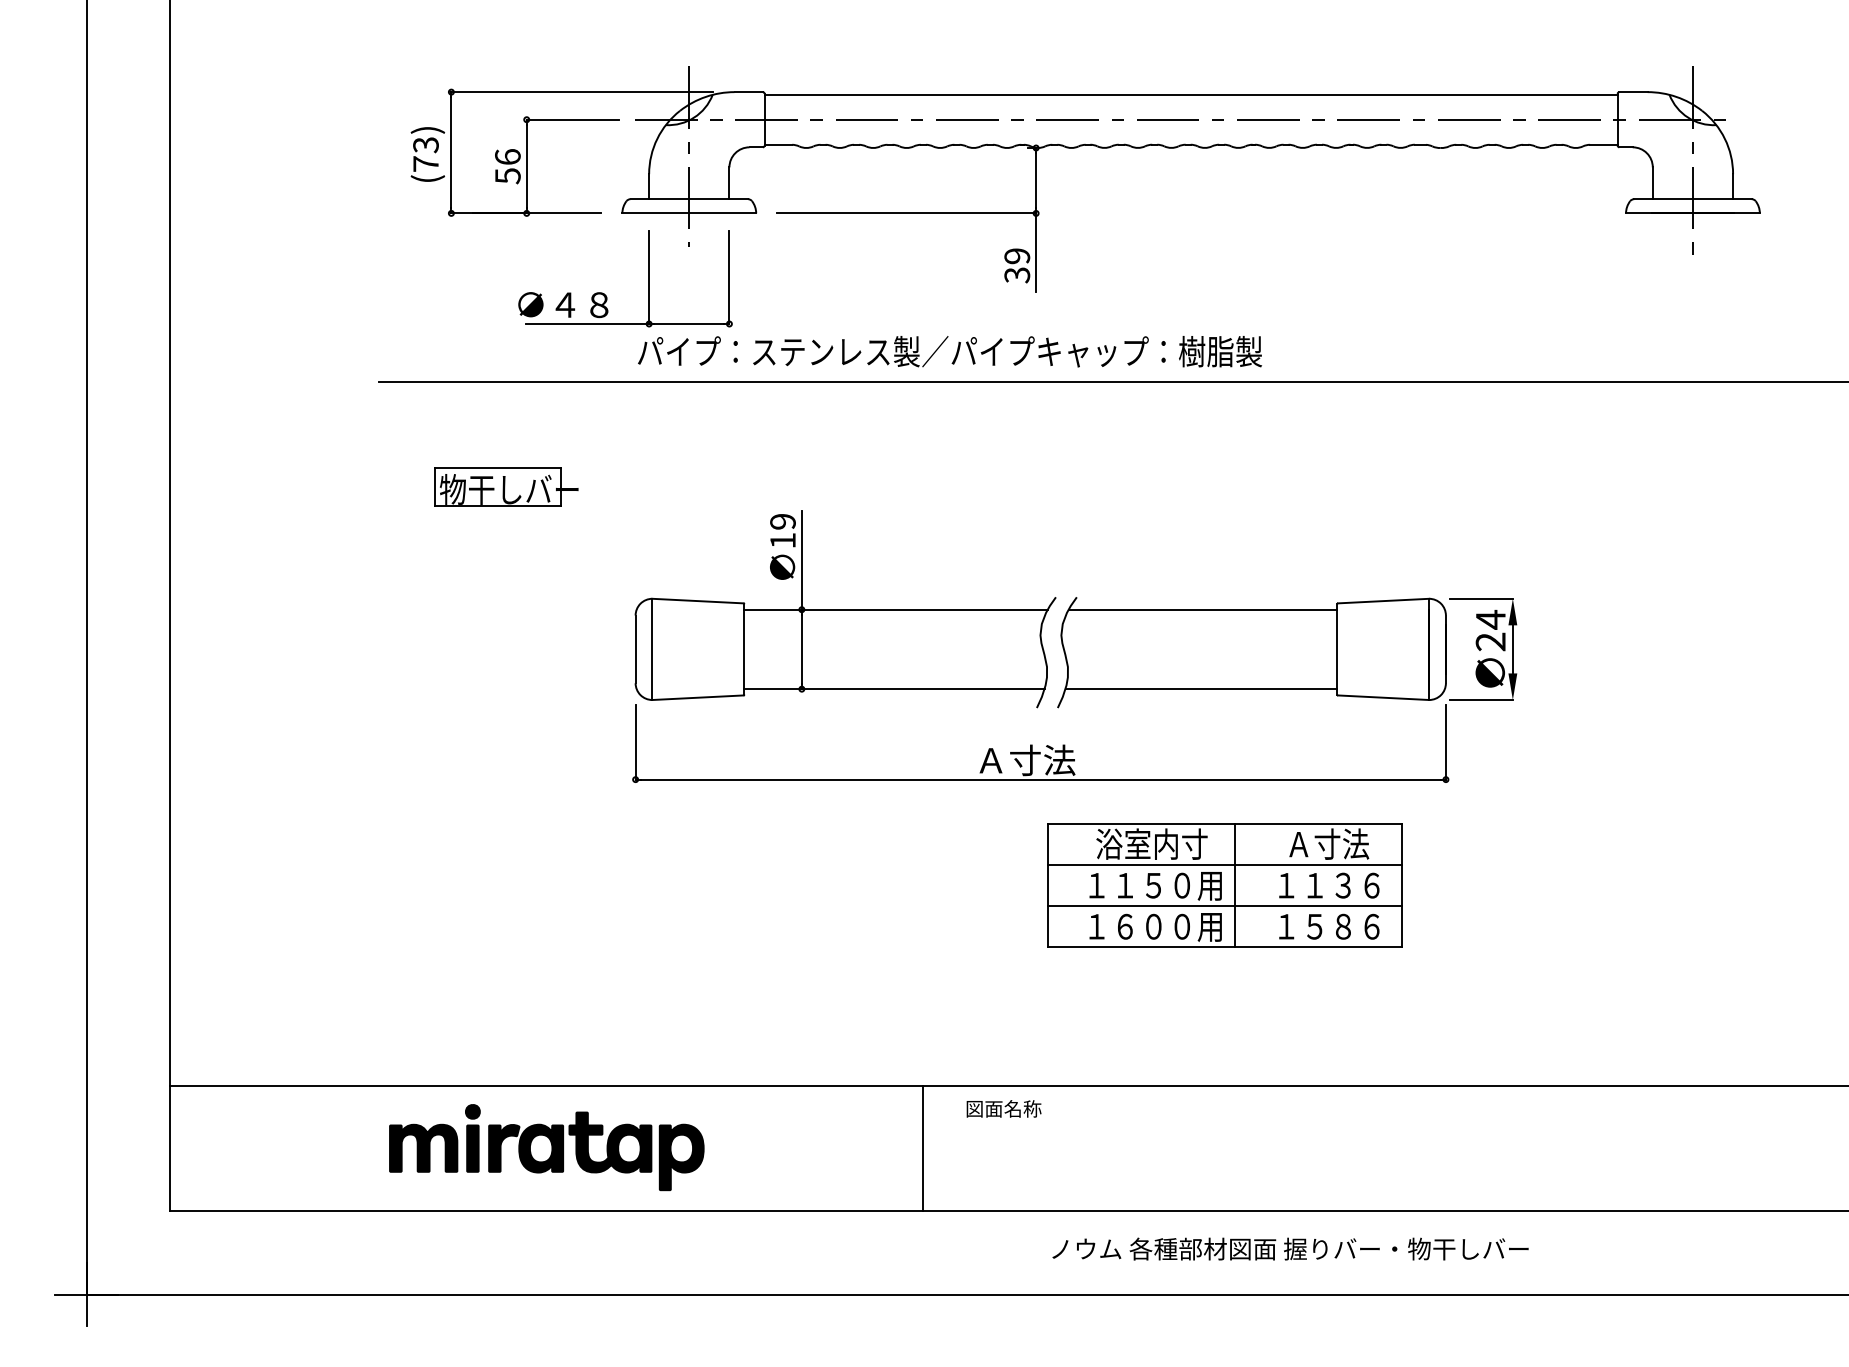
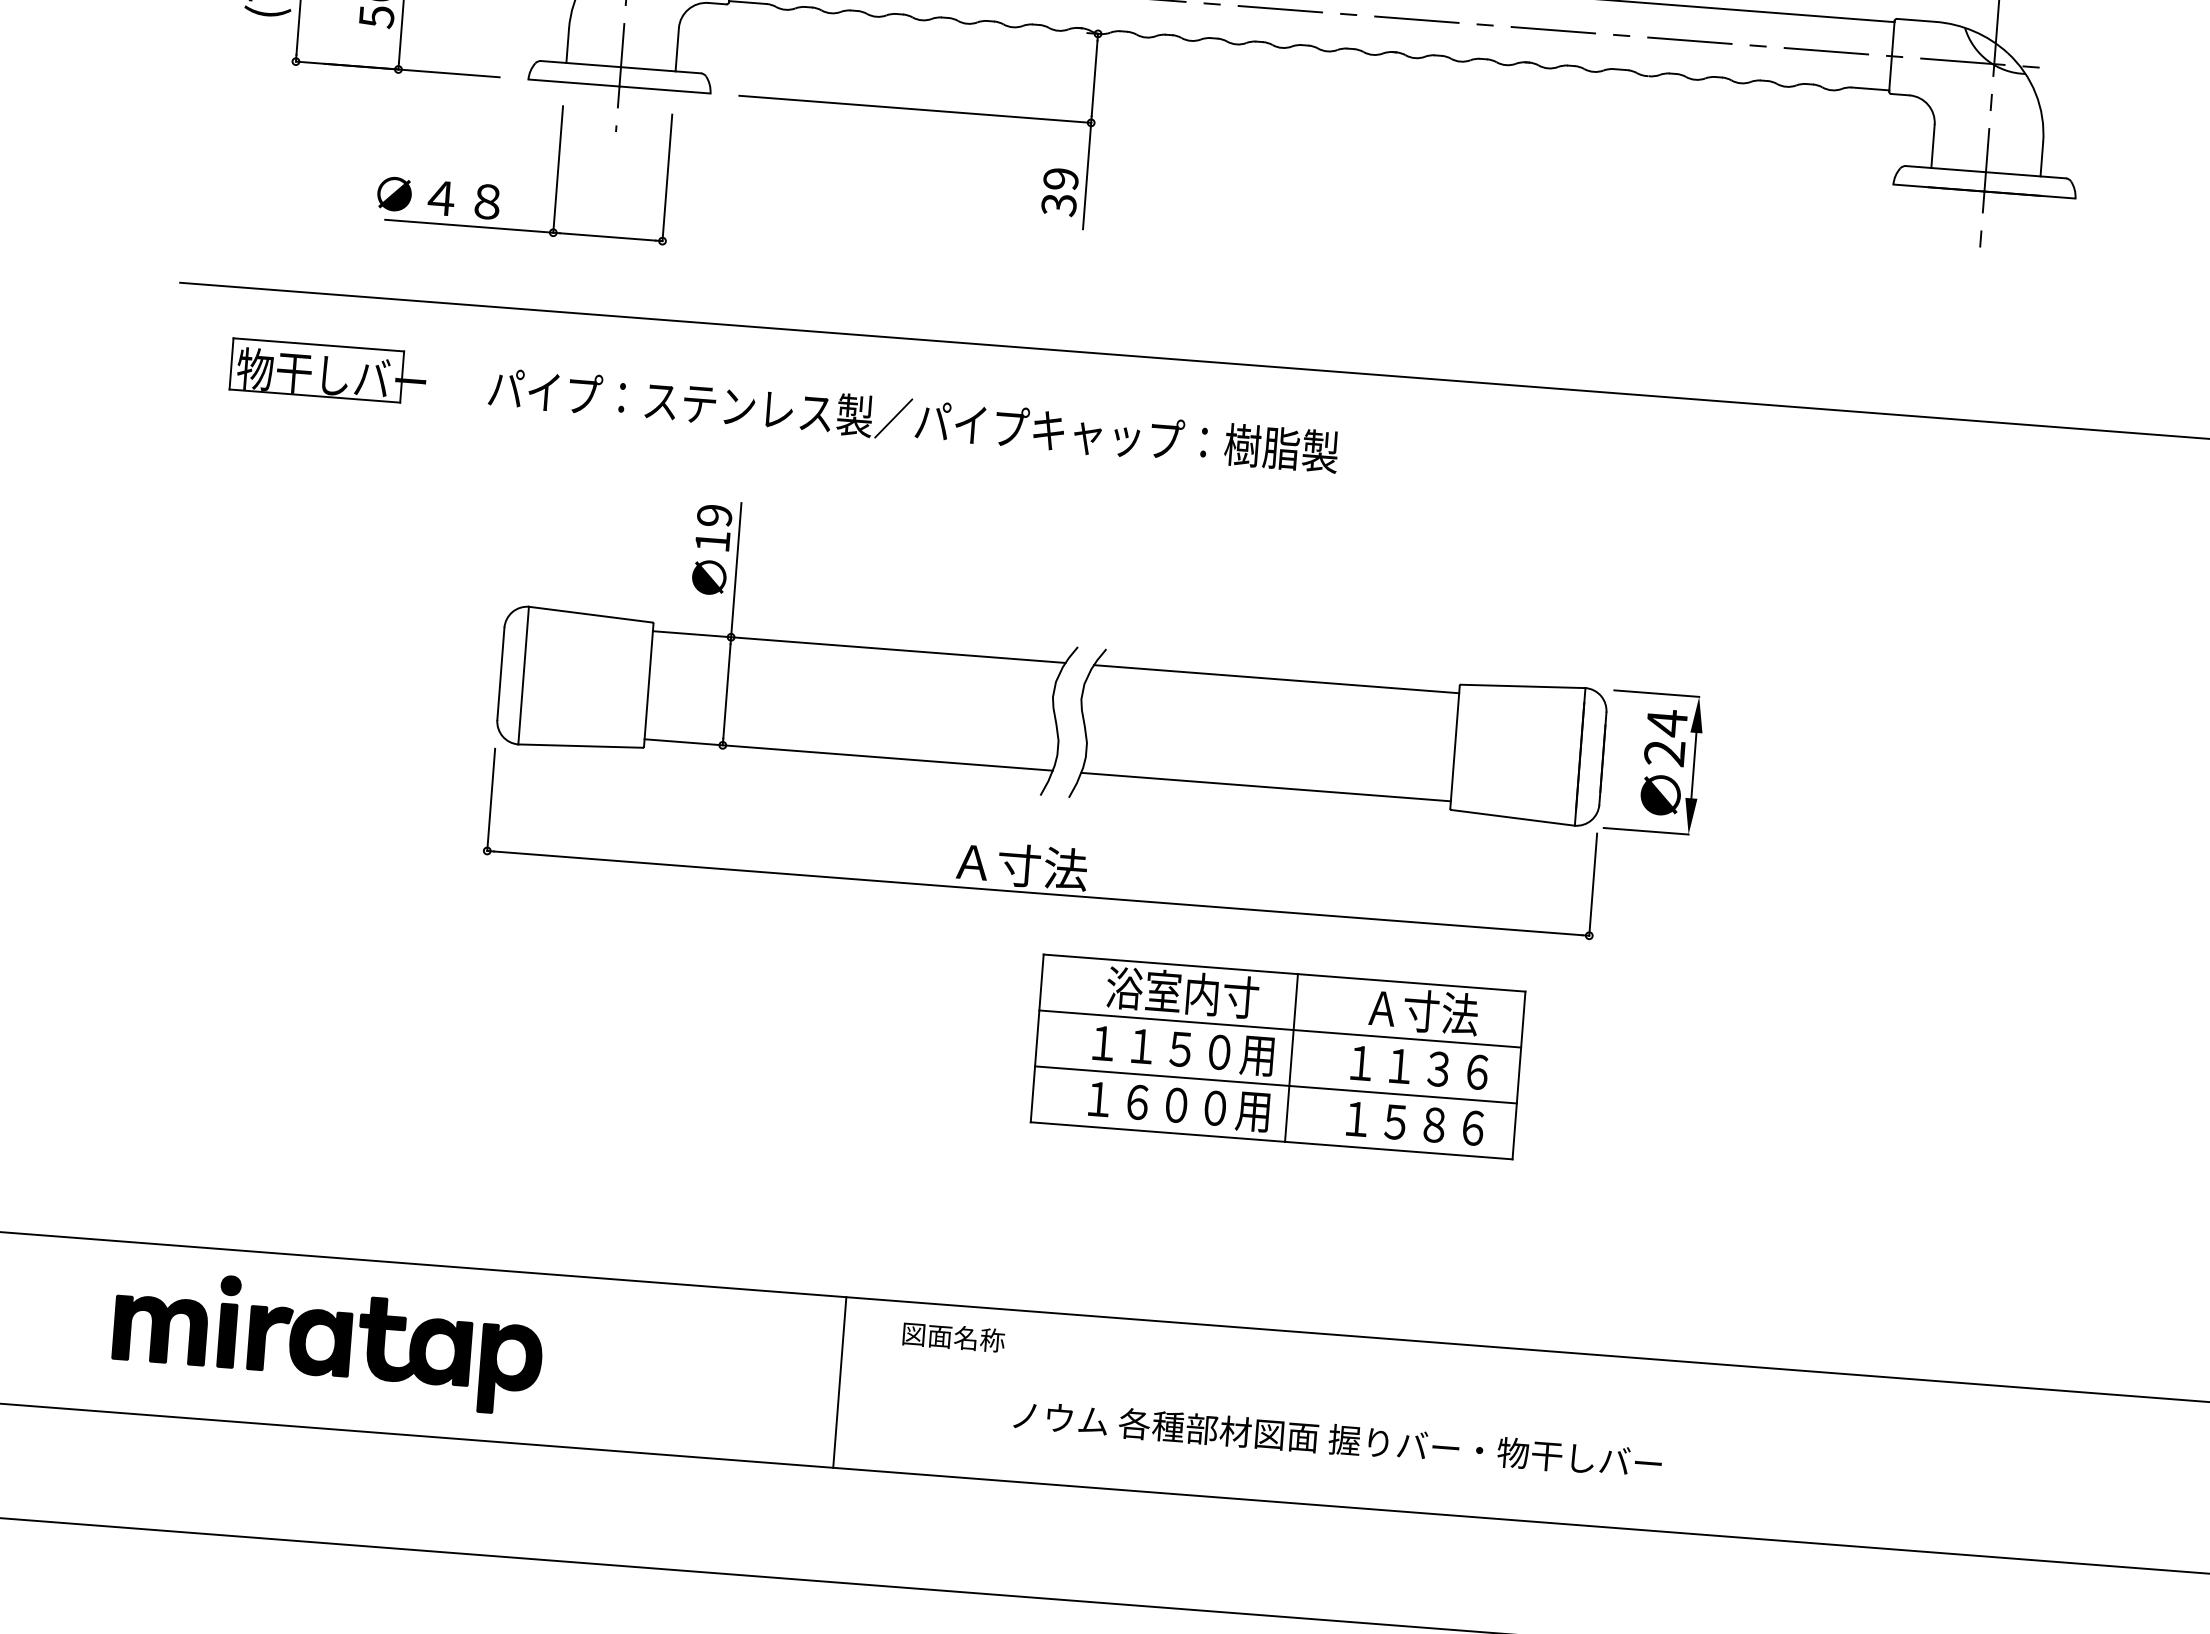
text: (949, 351) -> (912, 419), moved
part: (506, 486) -> (328, 370), moved
text: (1290, 1248) -> (1337, 1438), moved

